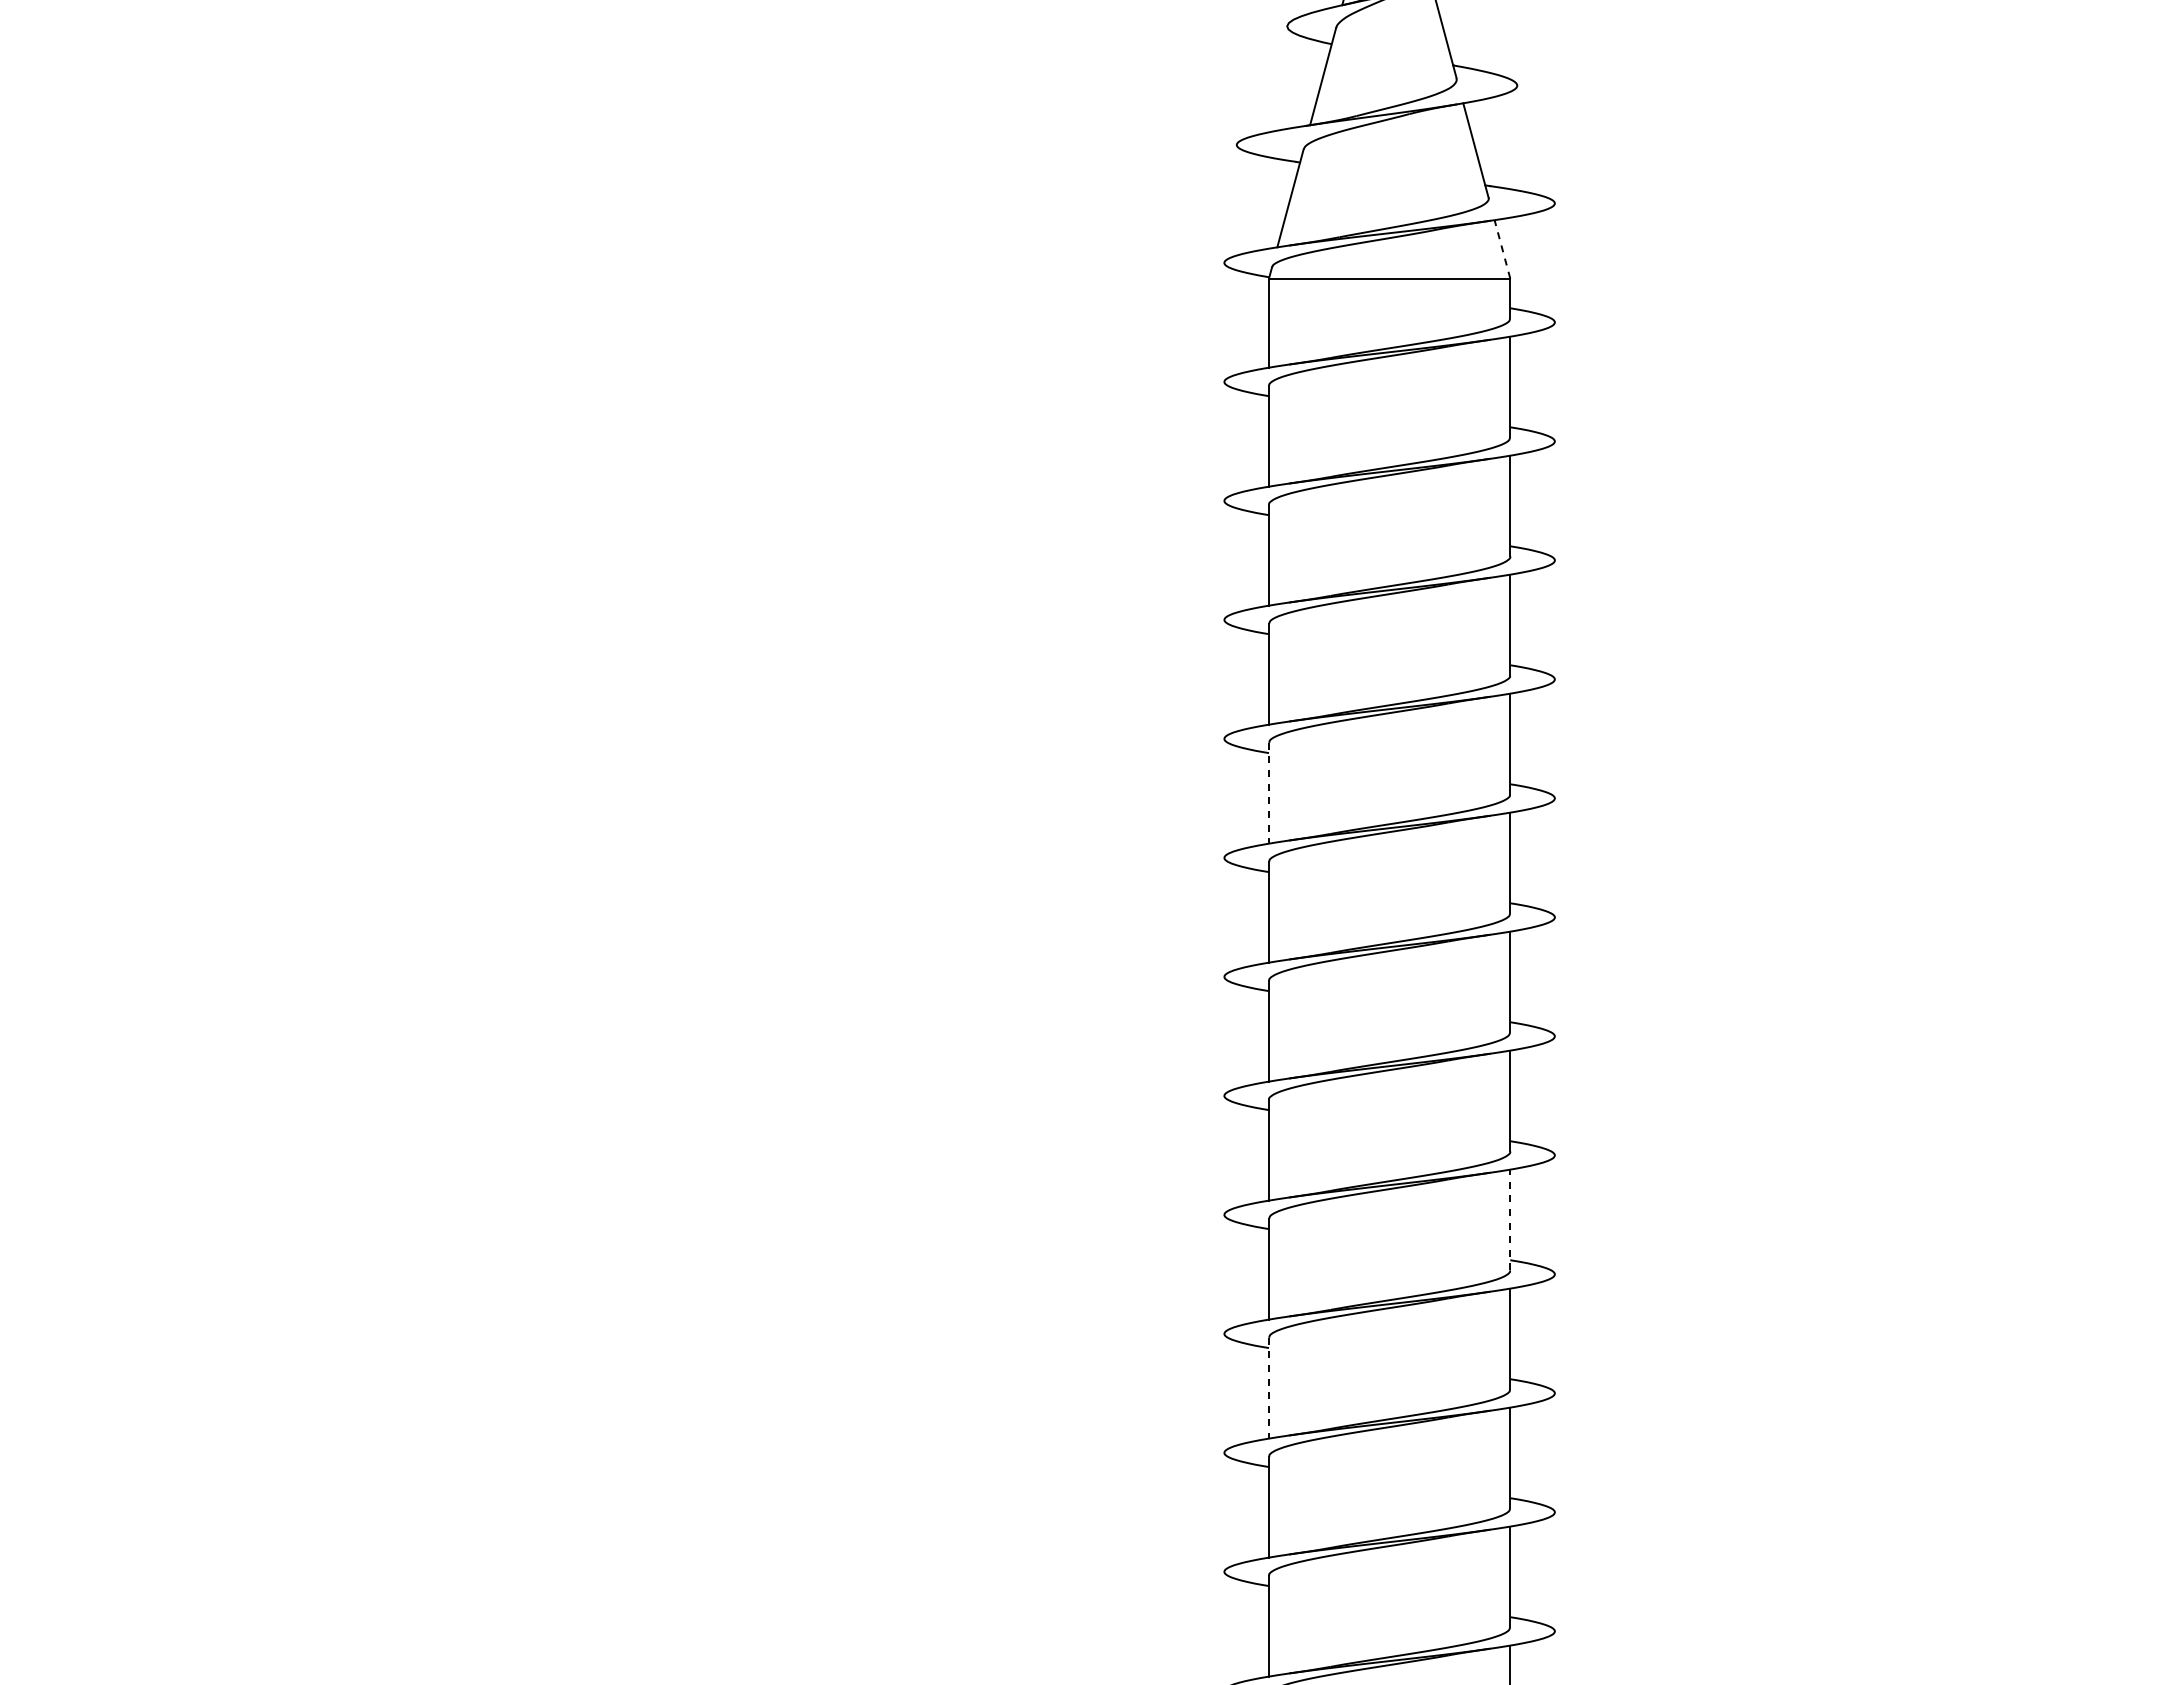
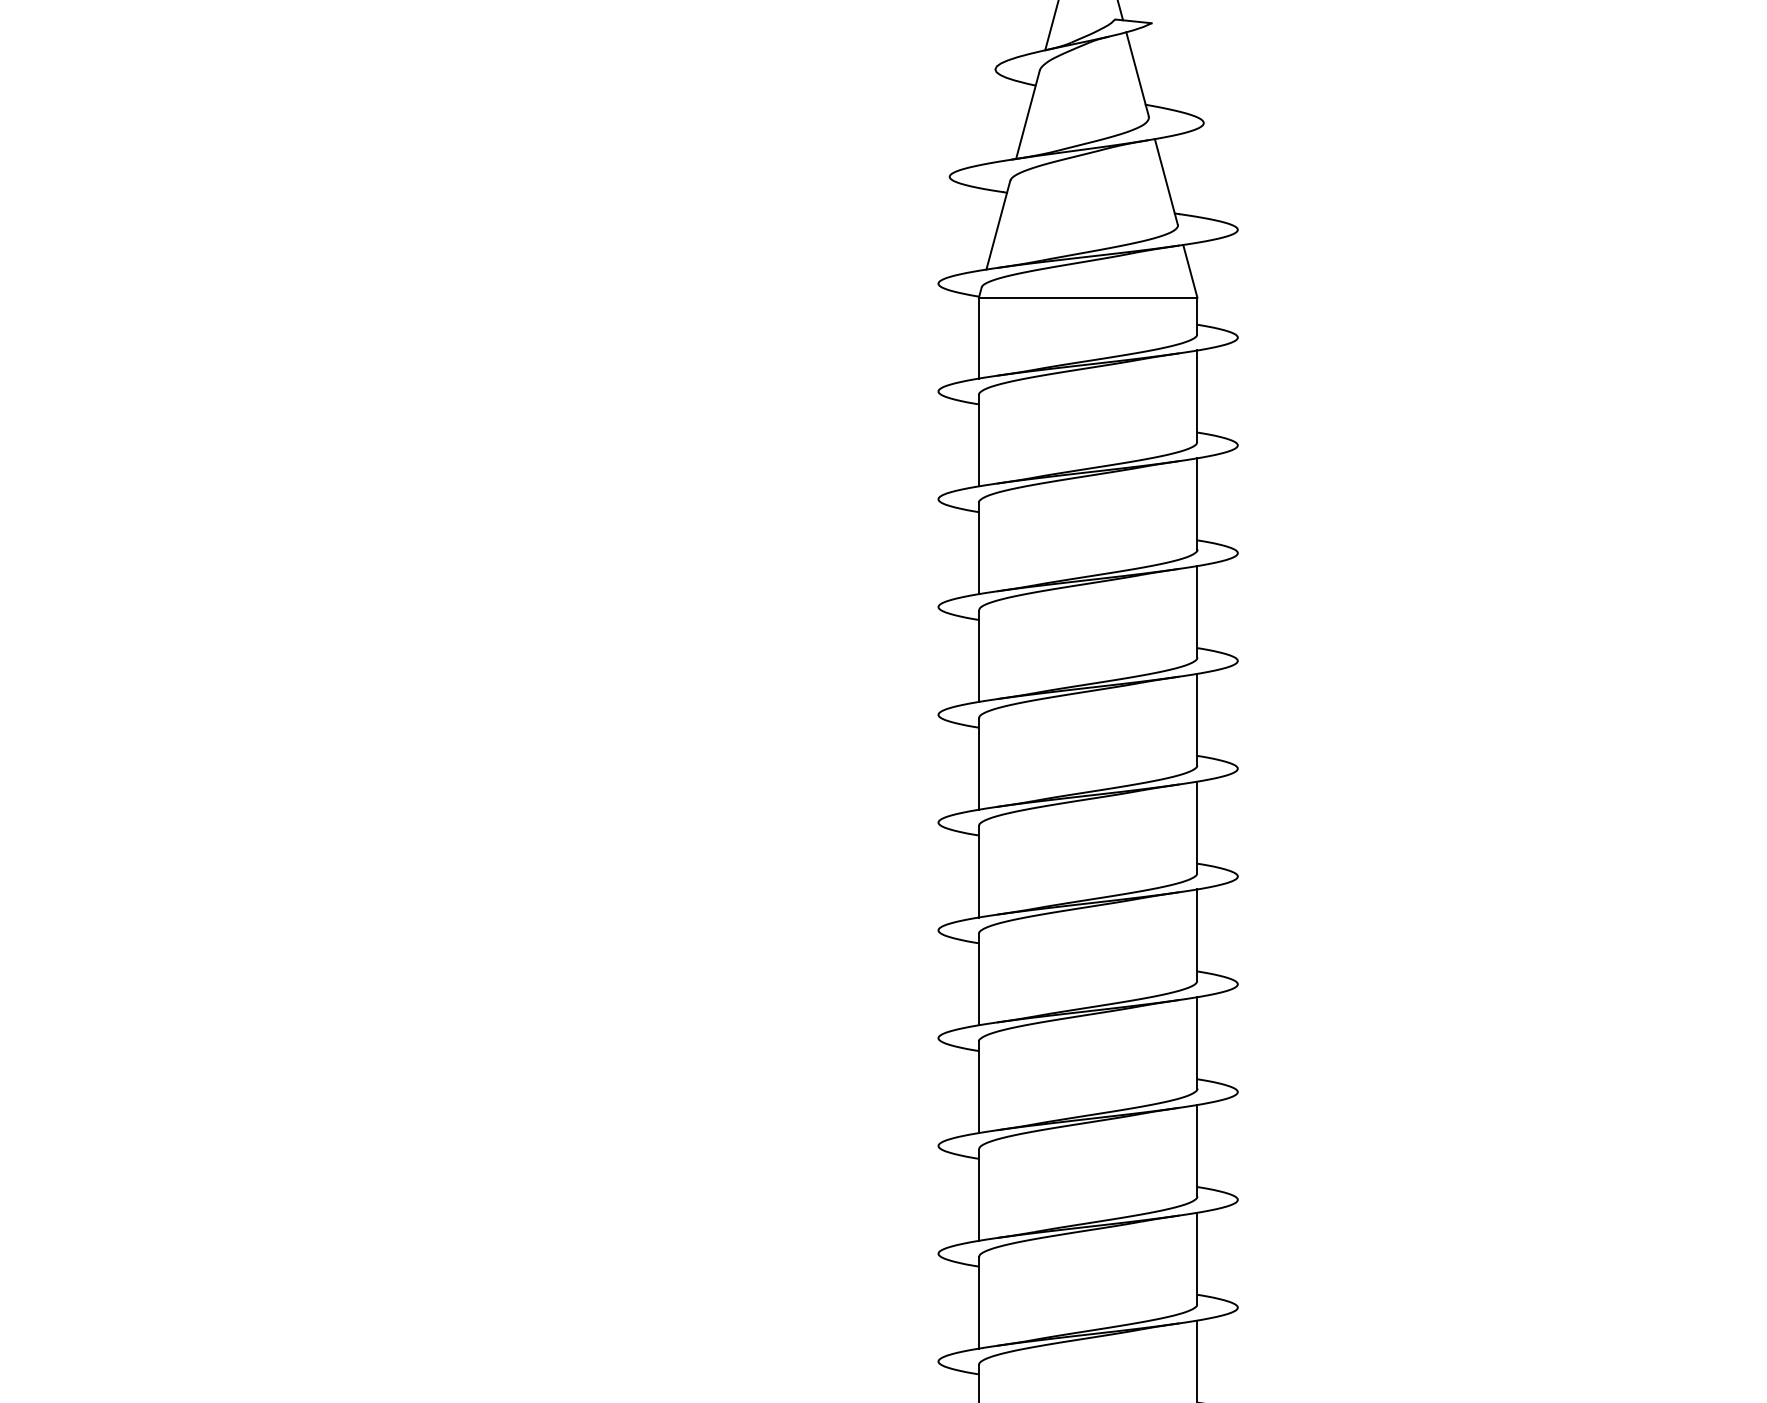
line: (1502, 248) -> (1190, 270), dashed -> solid
line: (1269, 793) -> (979, 764), dashed -> solid
line: (1510, 1219) -> (1197, 1150), dashed -> solid
line: (1269, 1388) -> (979, 1303), dashed -> solid

